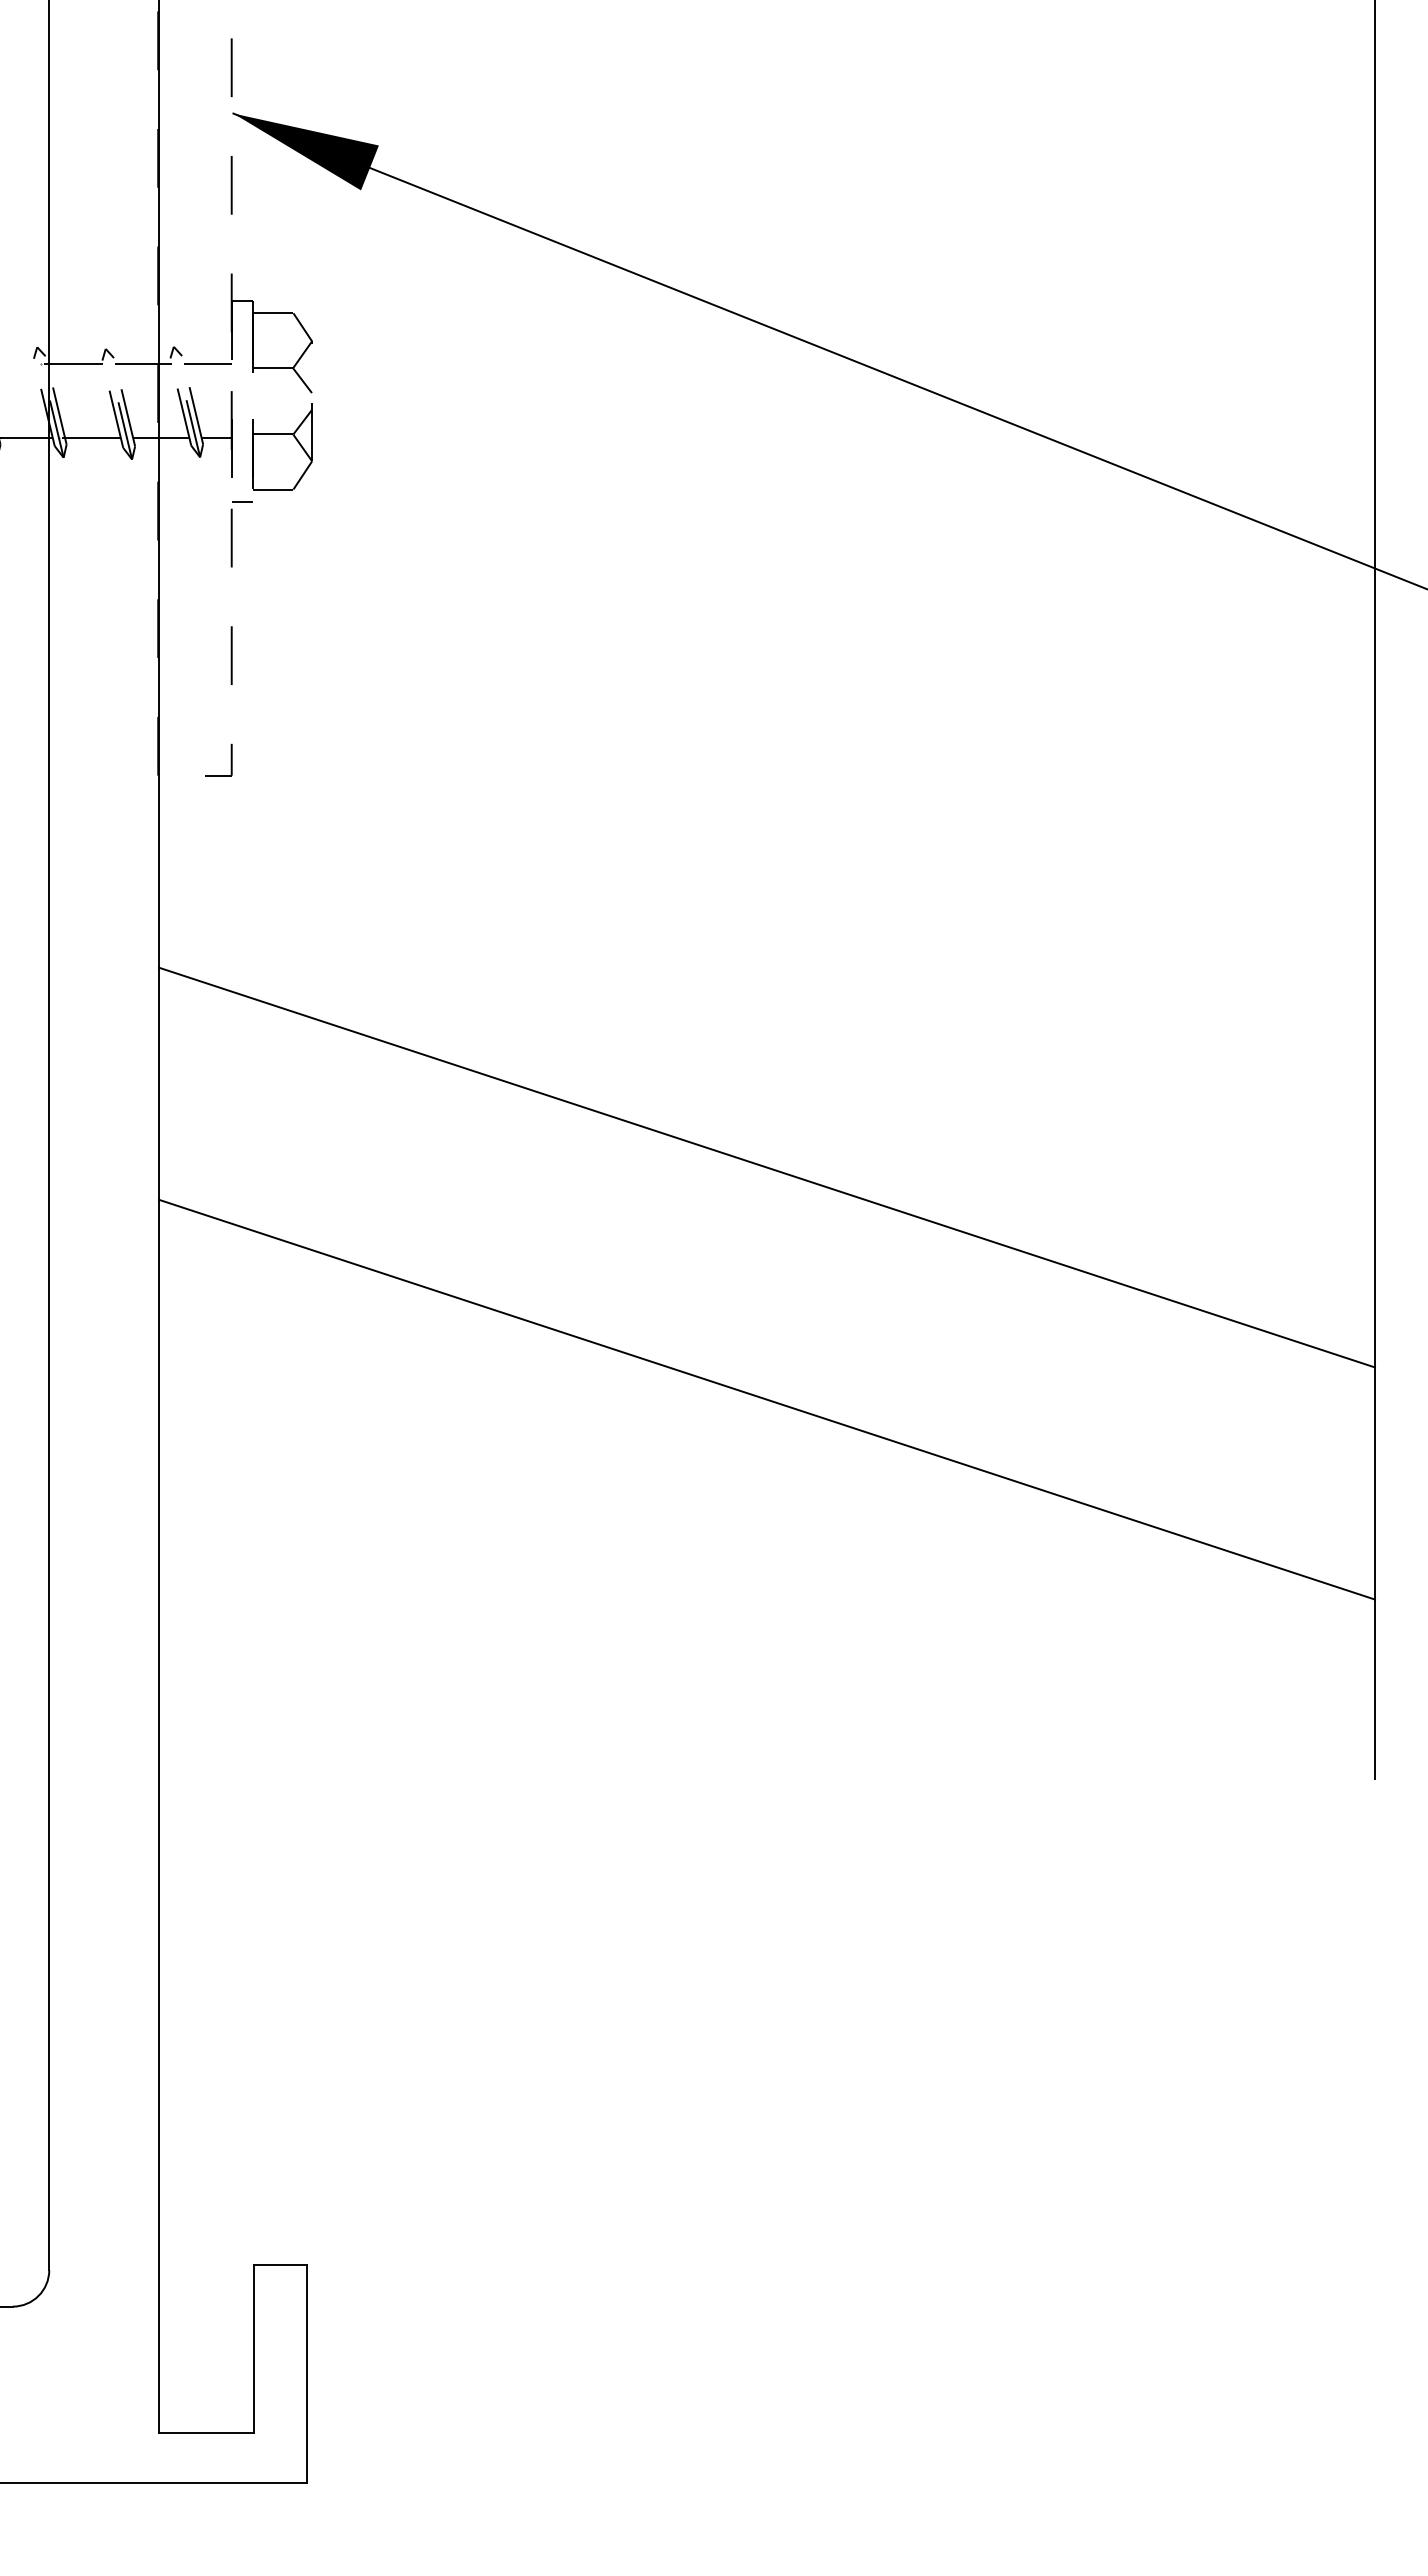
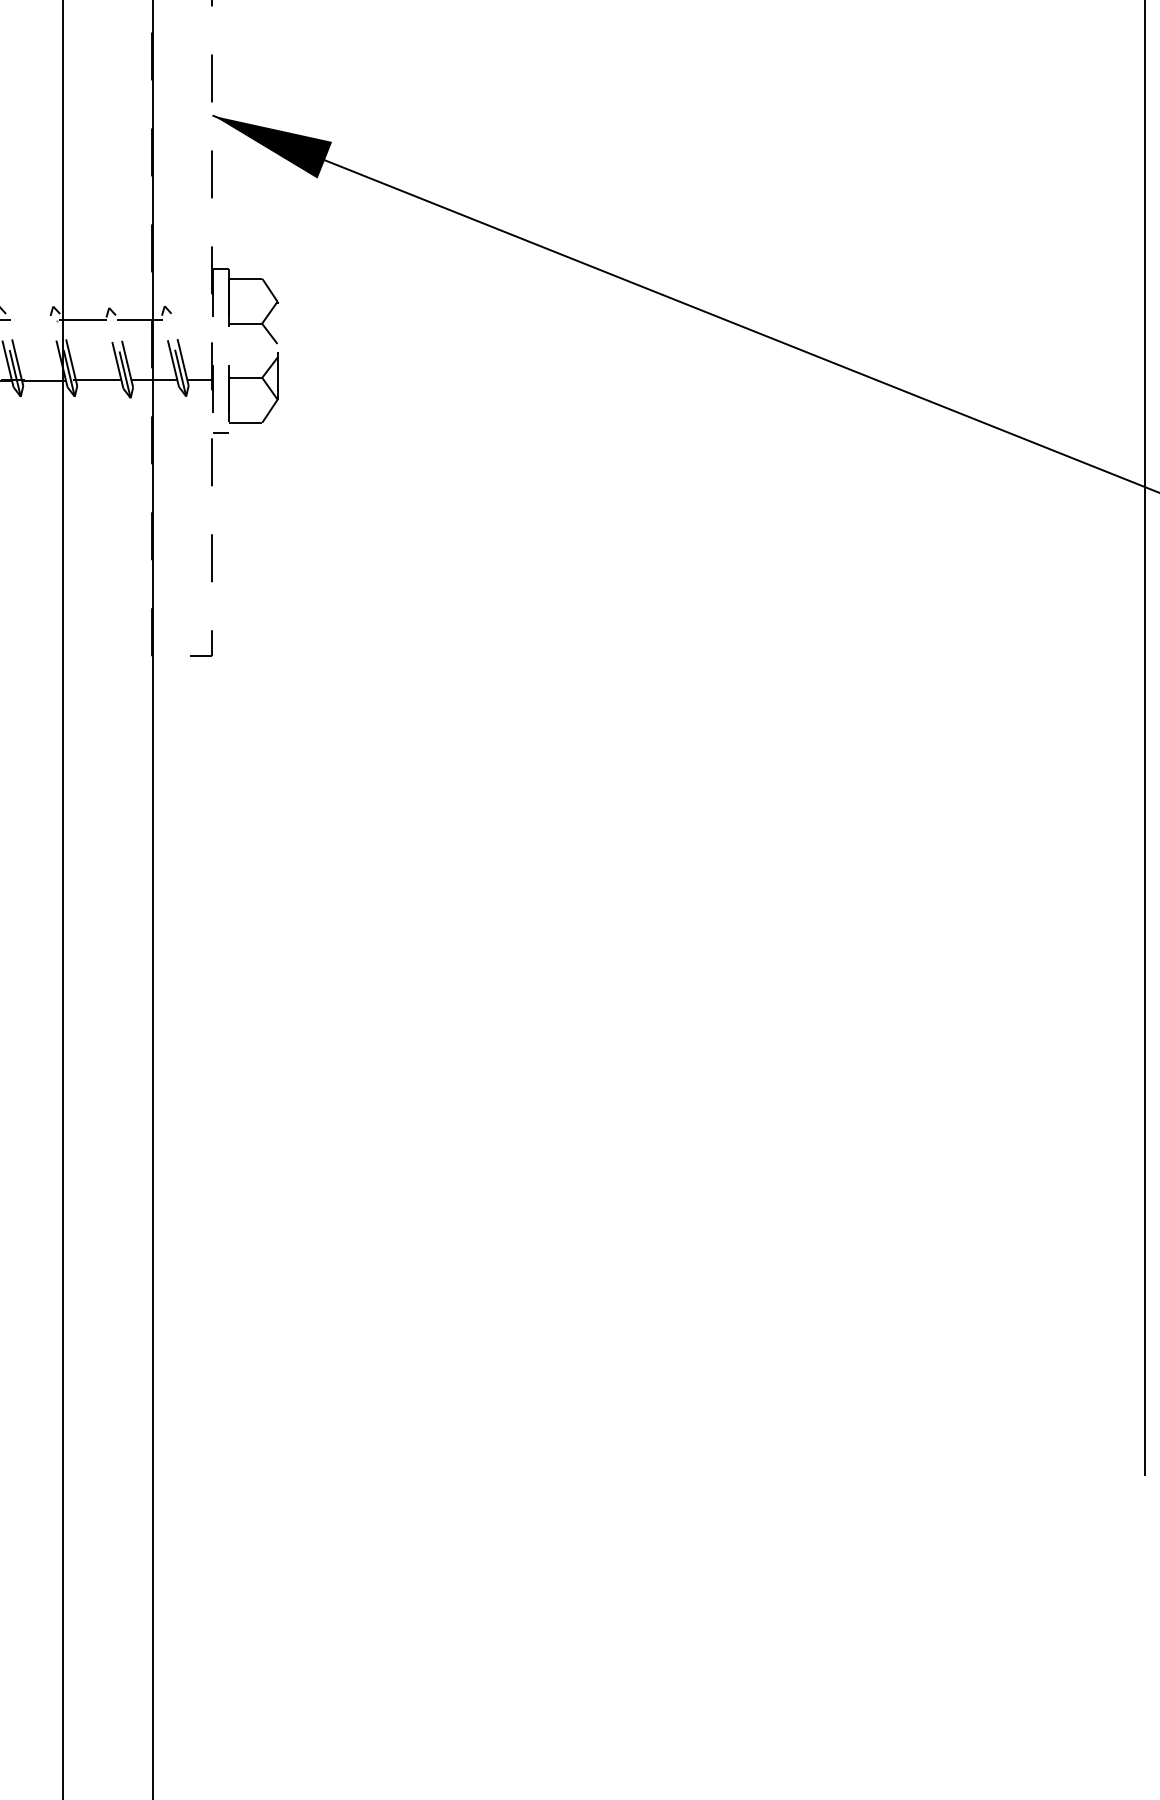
line: (208, 364) -> (193, 320), removed
line: (766, 1167) -> (648, 975), removed
line: (766, 1399) -> (648, 1165), removed

